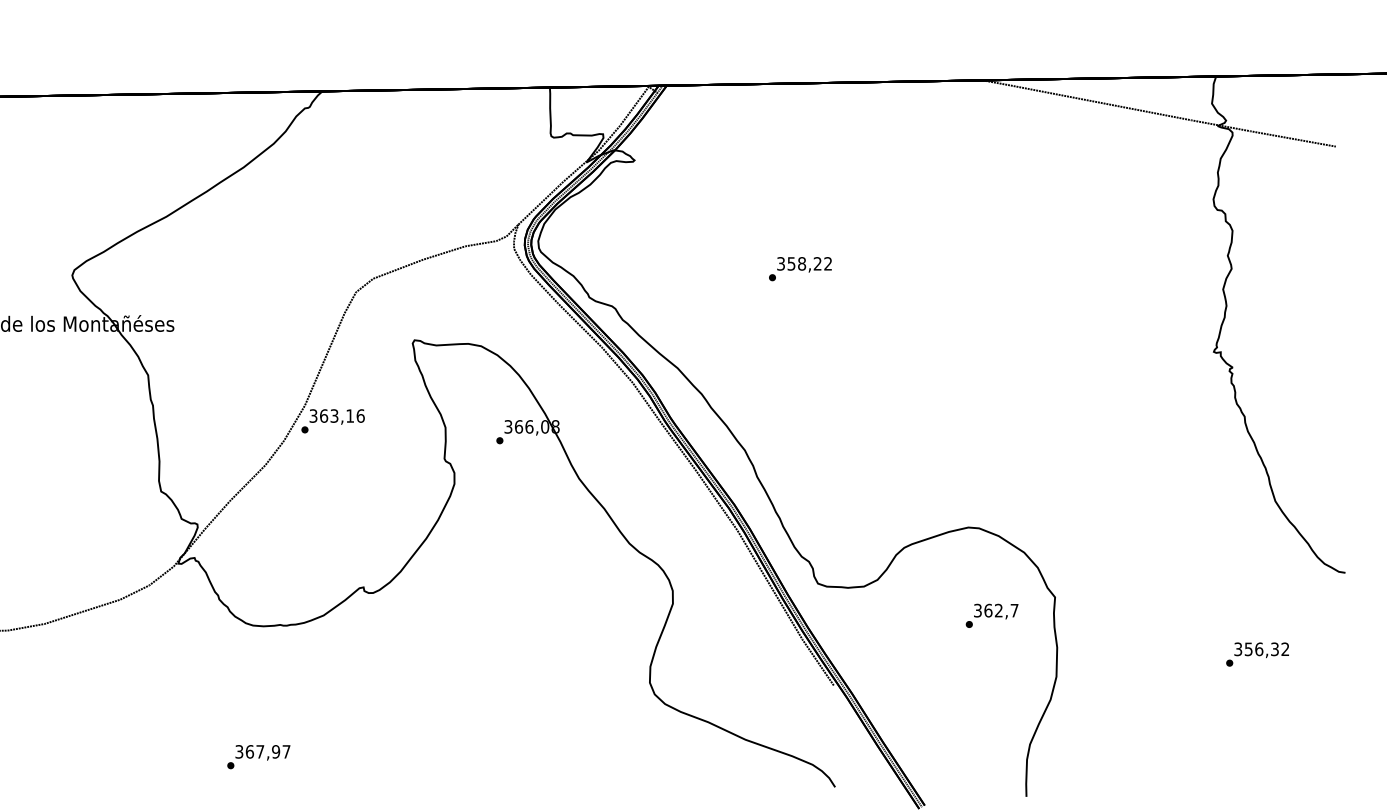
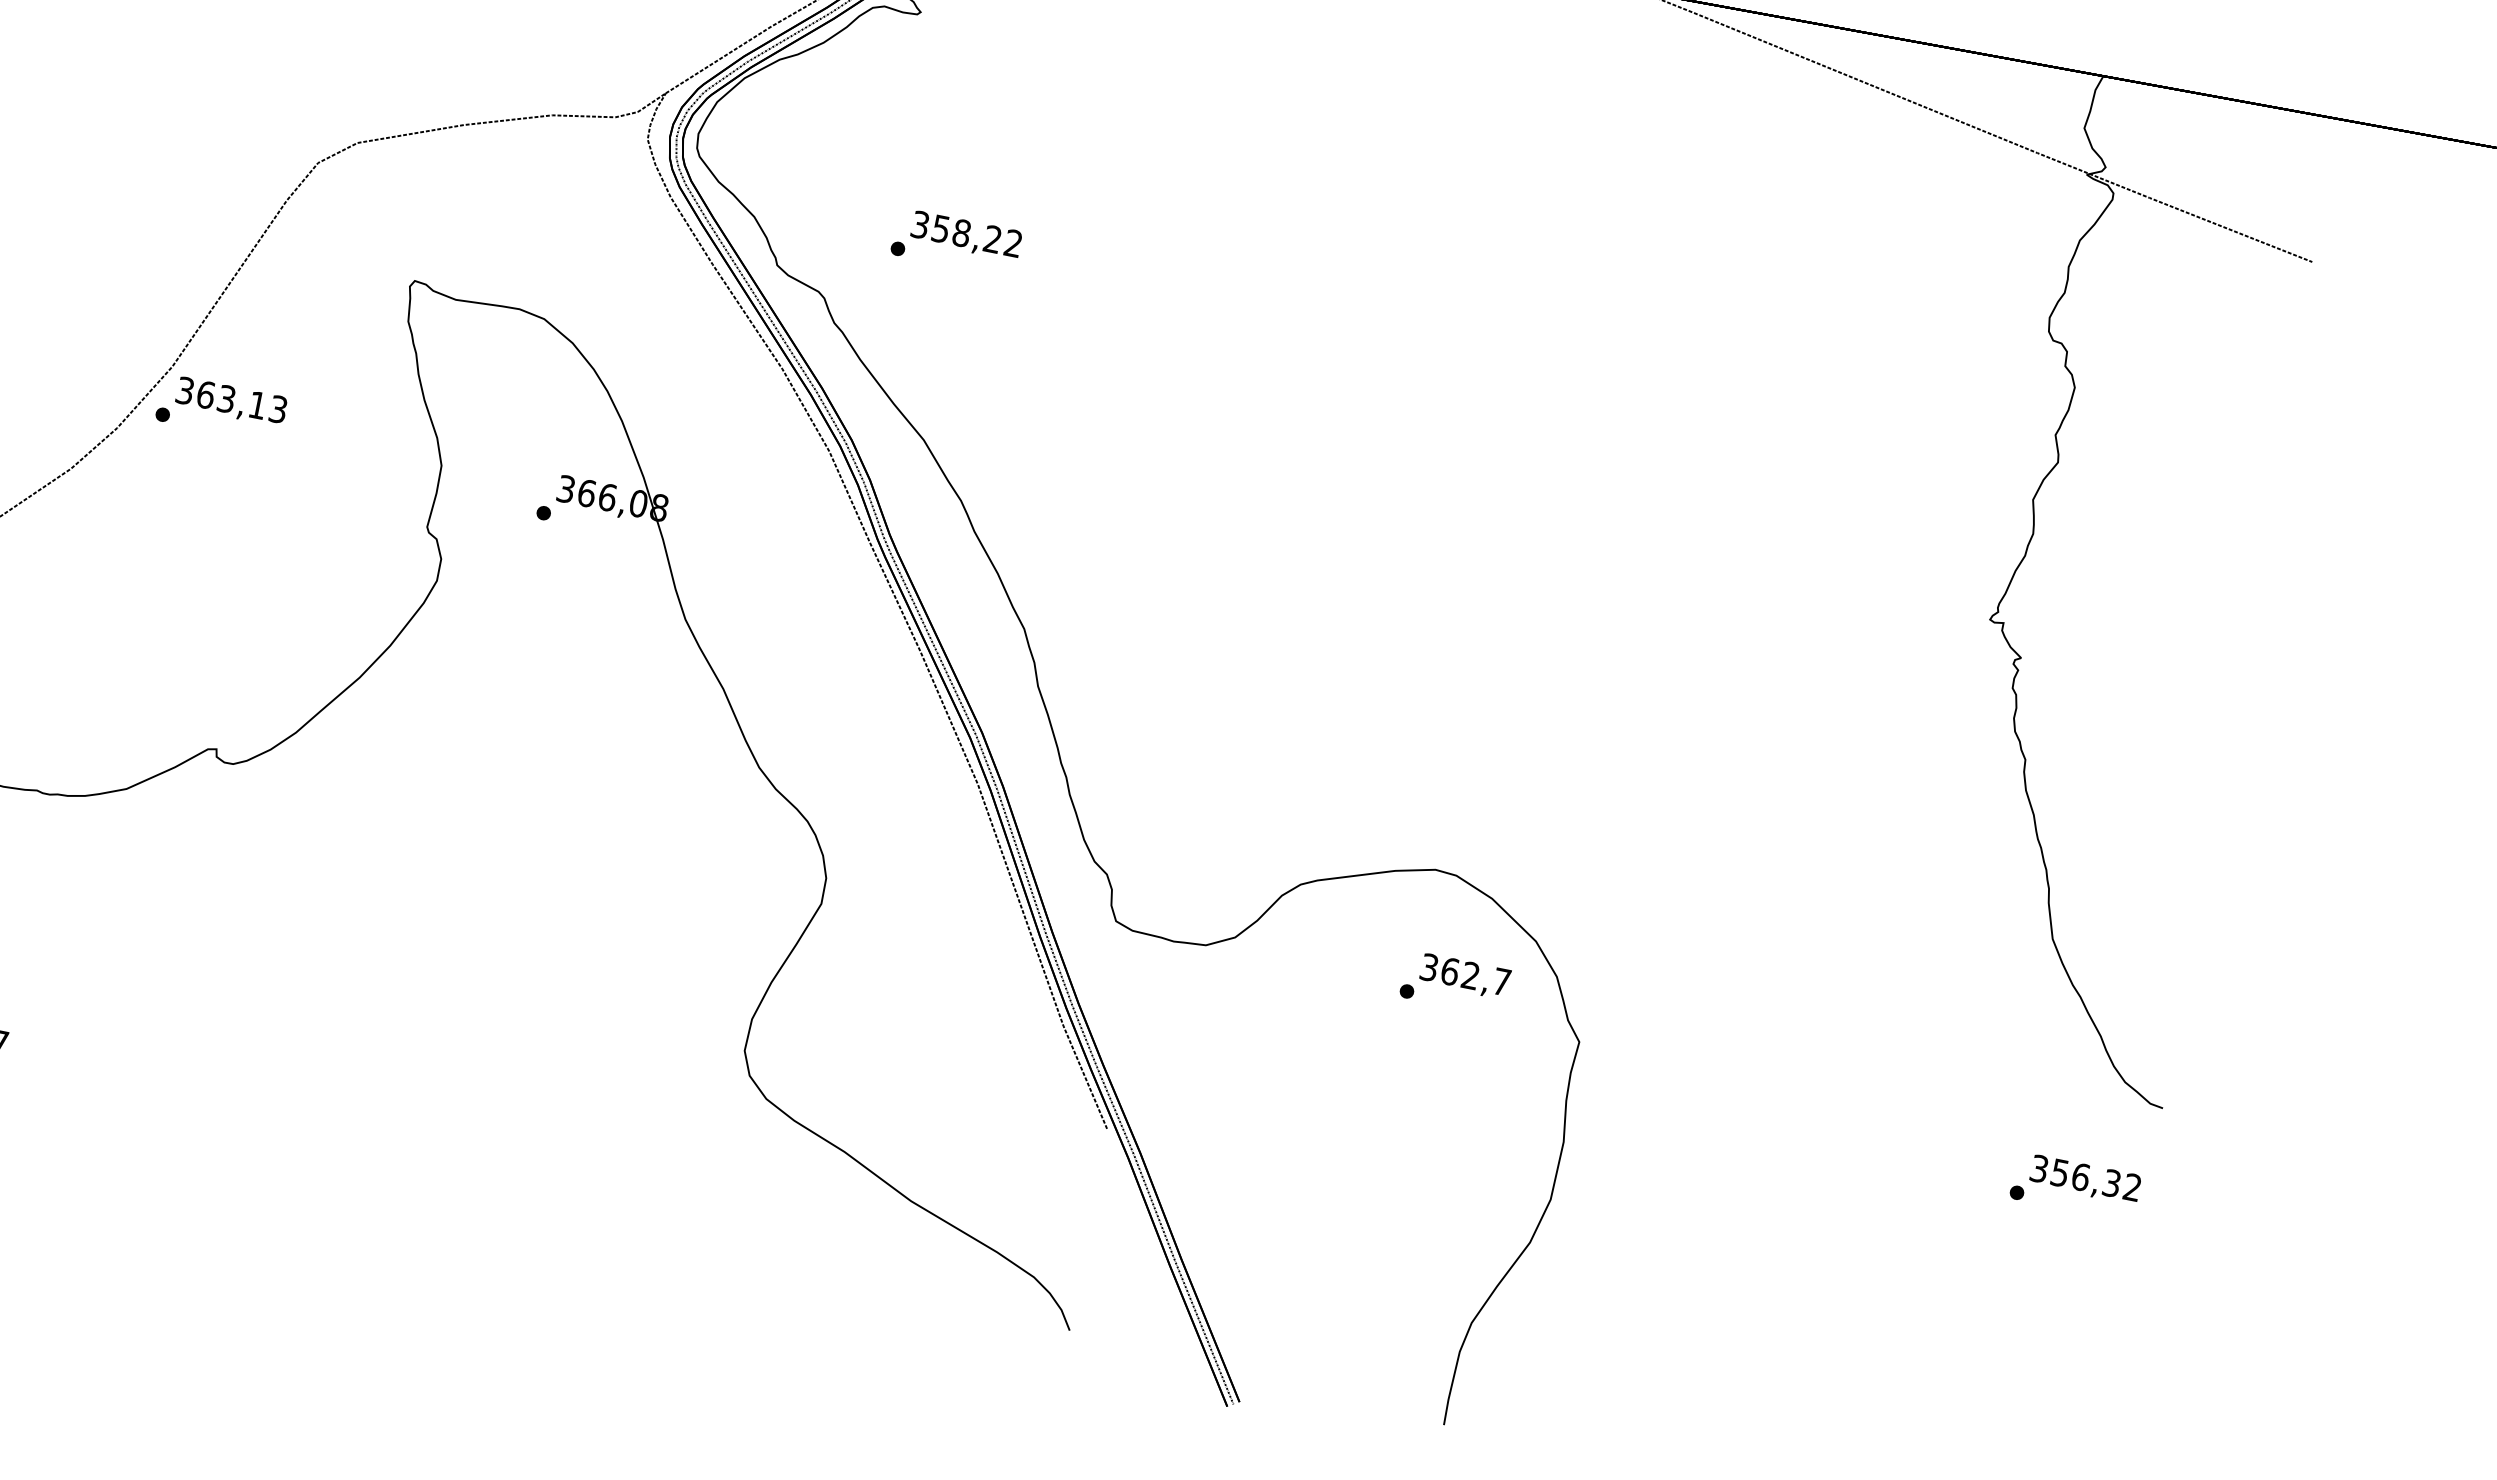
text: (800, 269) -> (956, 243), moved
text: (360, 415) -> (278, 408), 363,16 -> 363,13
text: (991, 615) -> (1454, 982), moved
text: (1257, 654) -> (2075, 1186), moved

